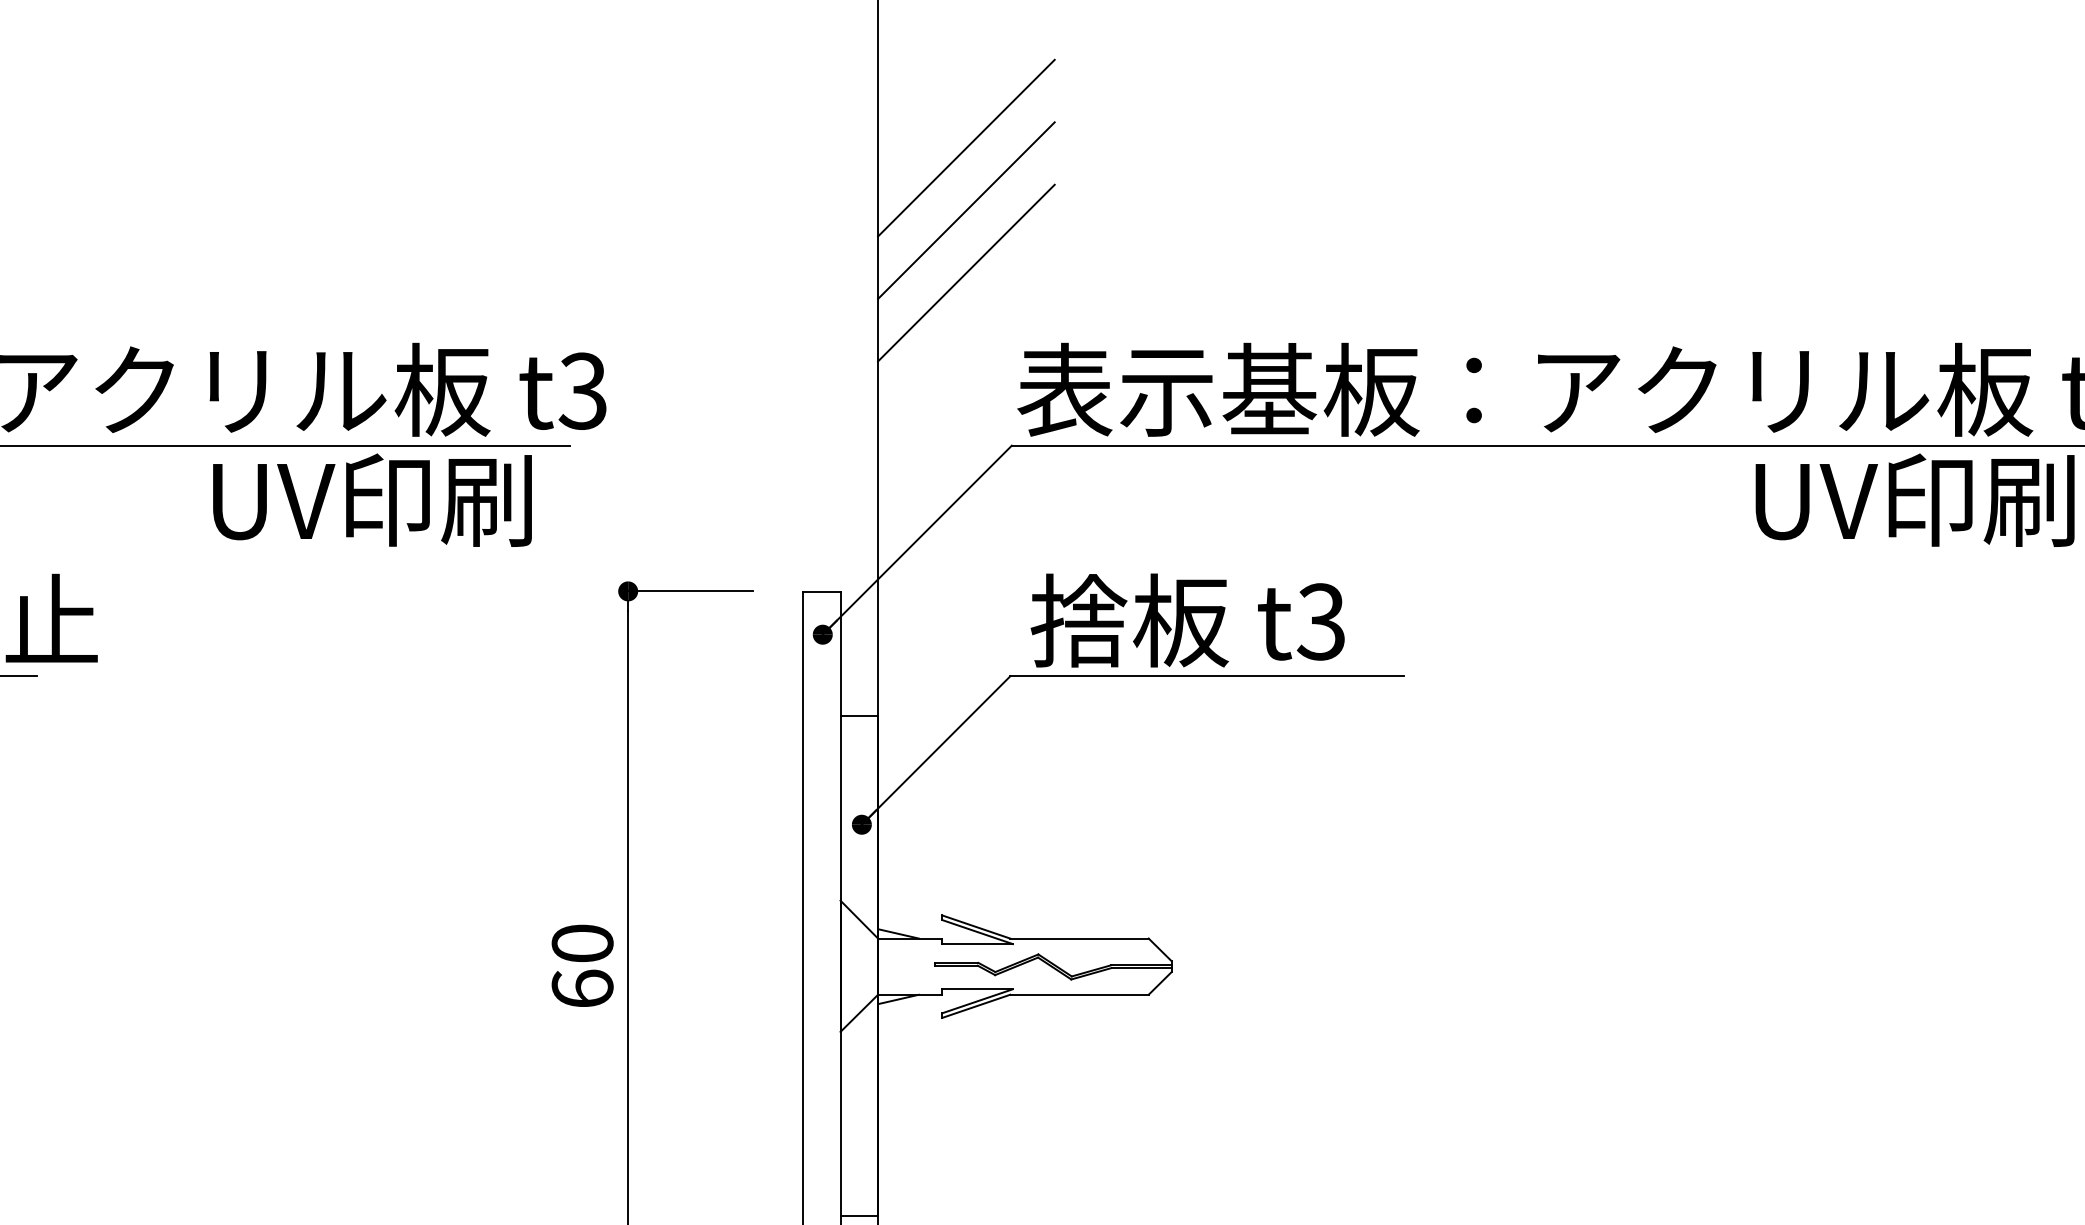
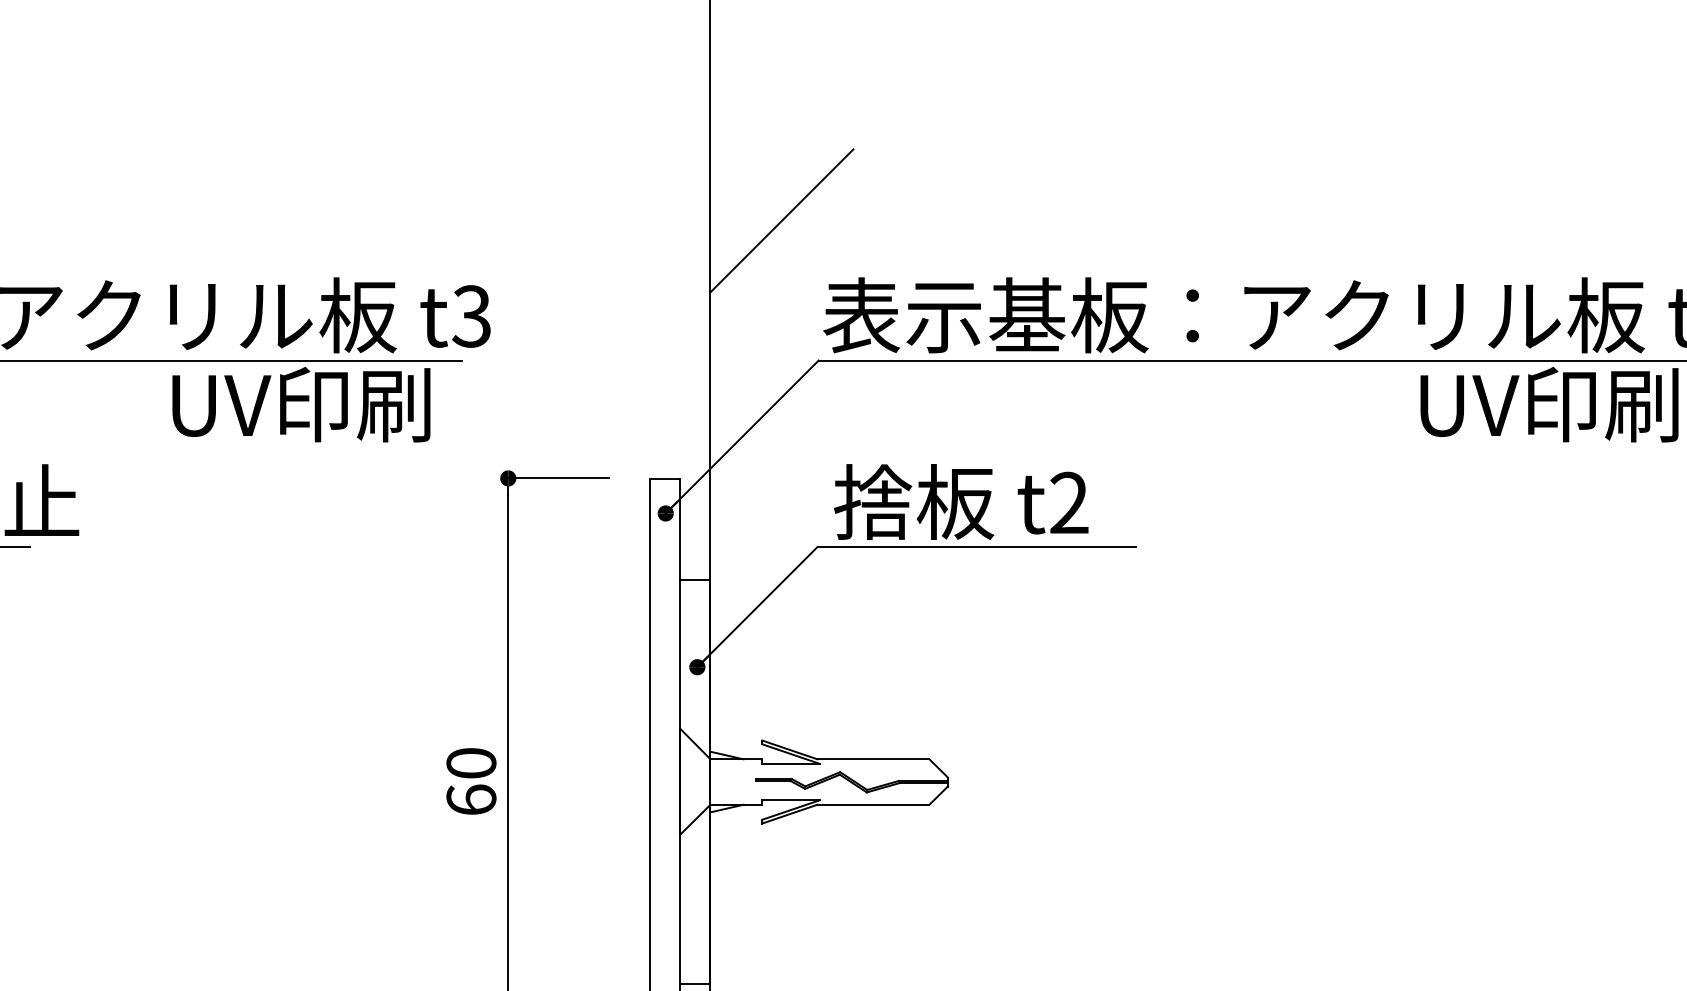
line: (965, 147) -> (781, 119), removed
line: (965, 209) -> (781, 169), removed
text: (1320, 622) -> (1068, 503), t3 -> t2

